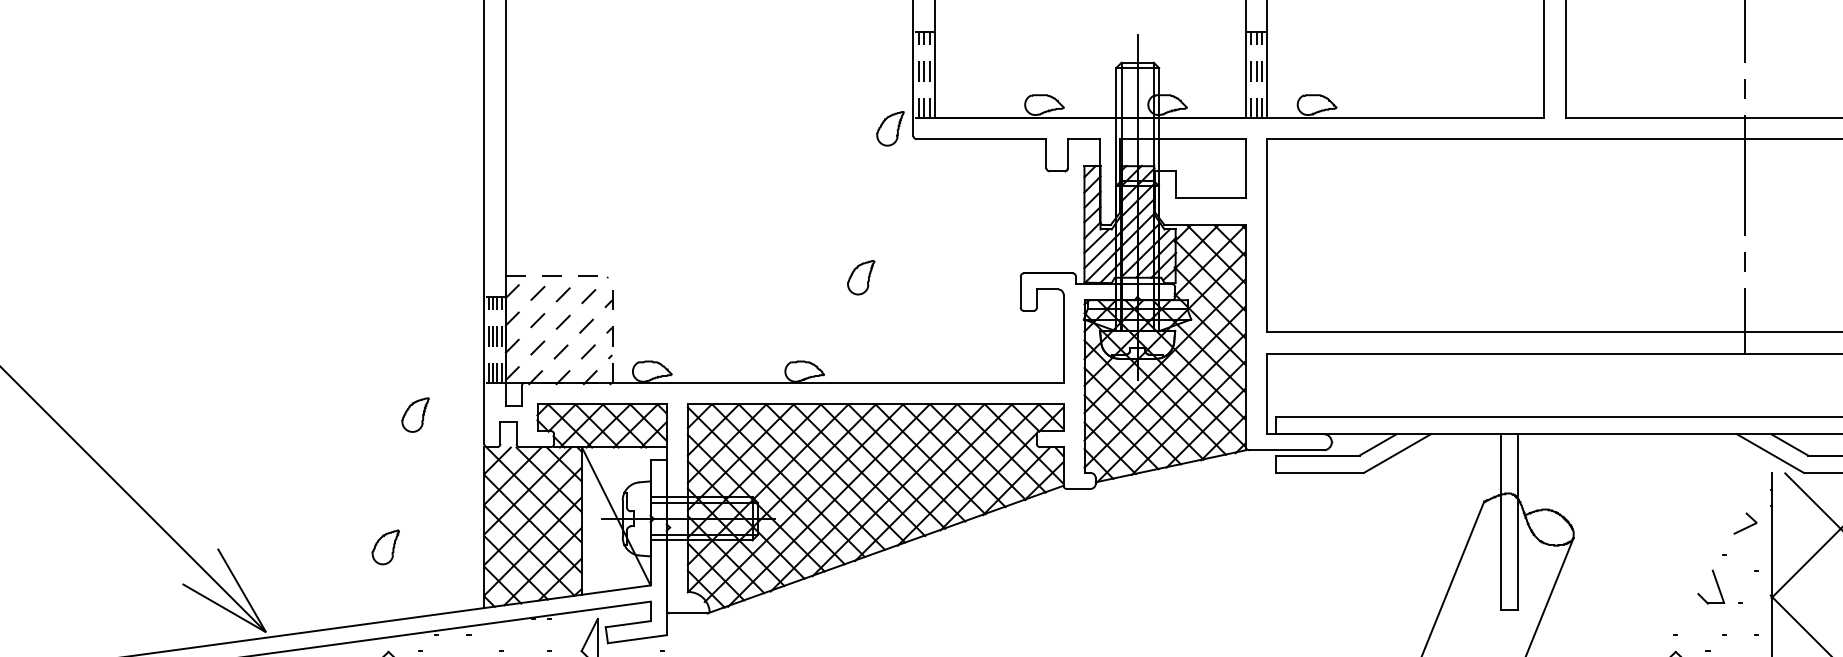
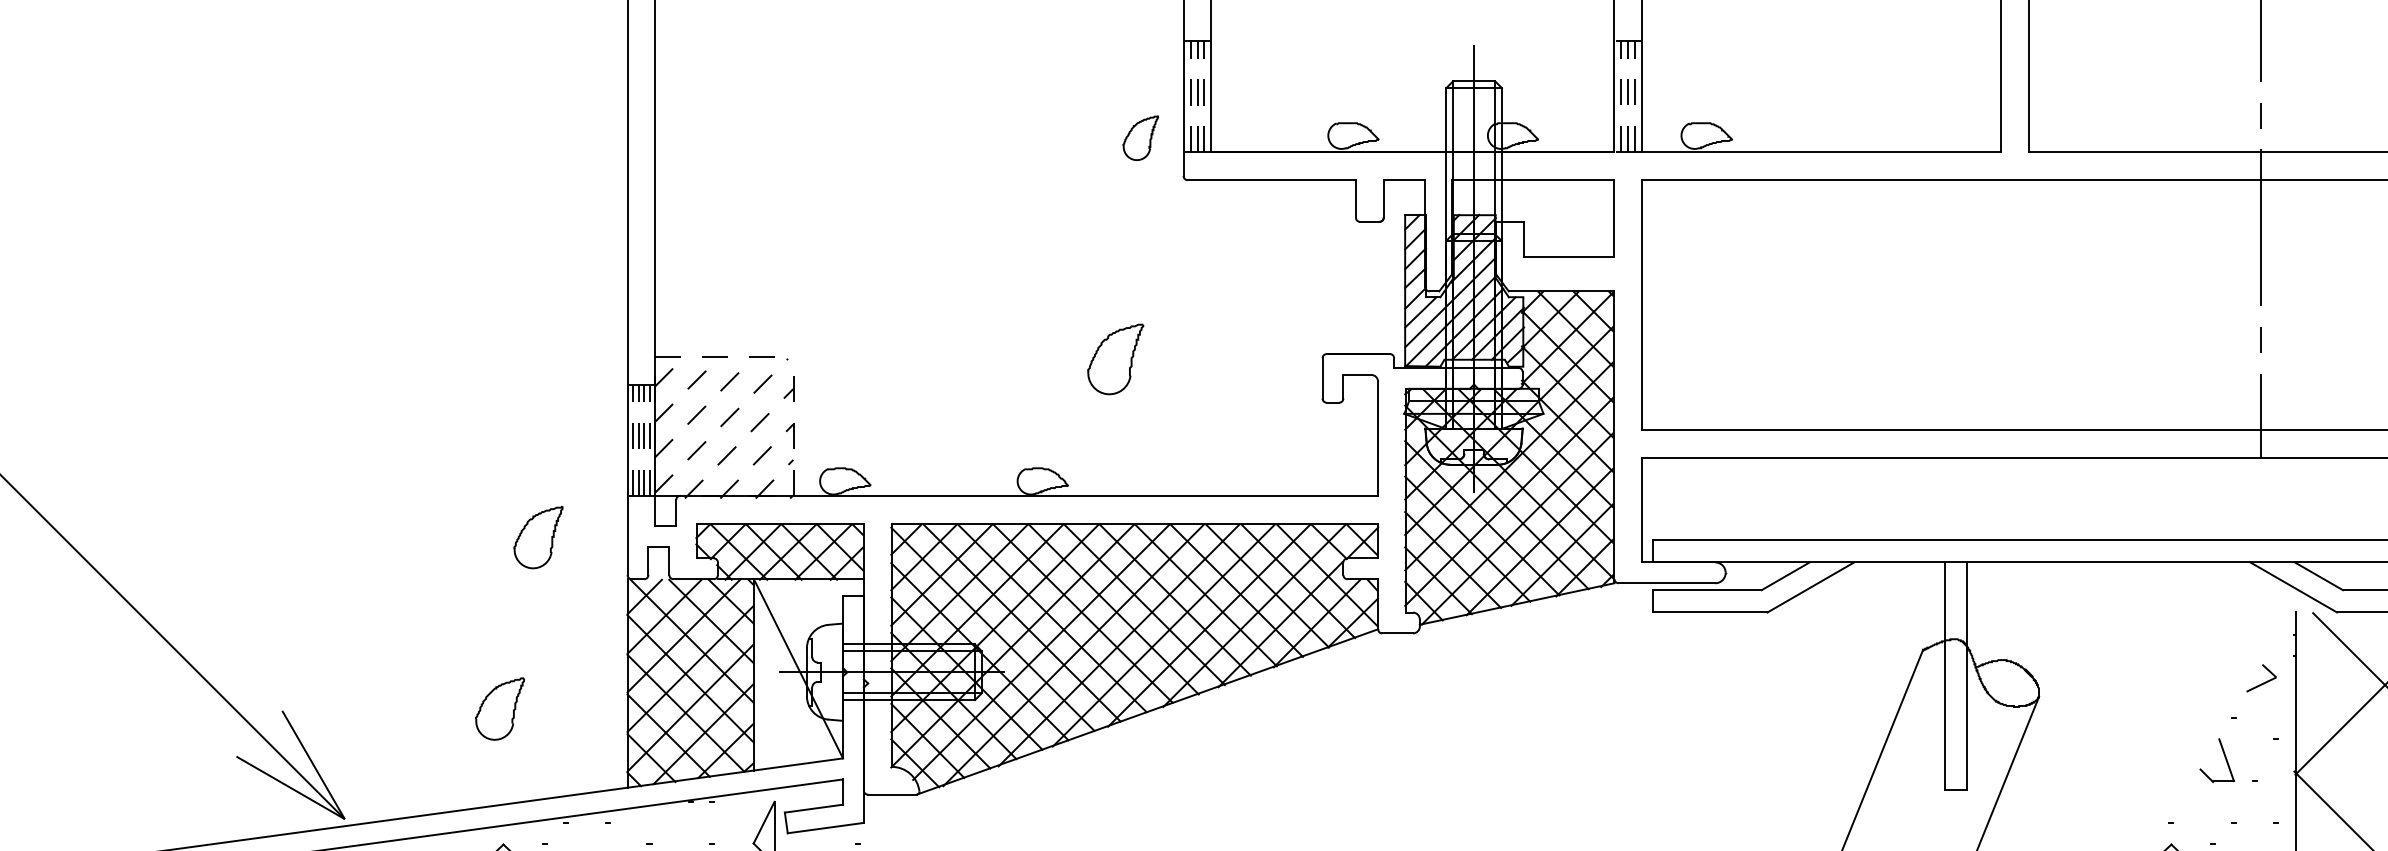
part: (890, 128) -> (1140, 137), moved
part: (861, 277) -> (1116, 359), size x1.6
part: (415, 414) -> (538, 536), size x1.4
part: (385, 547) -> (499, 709), size x1.4

